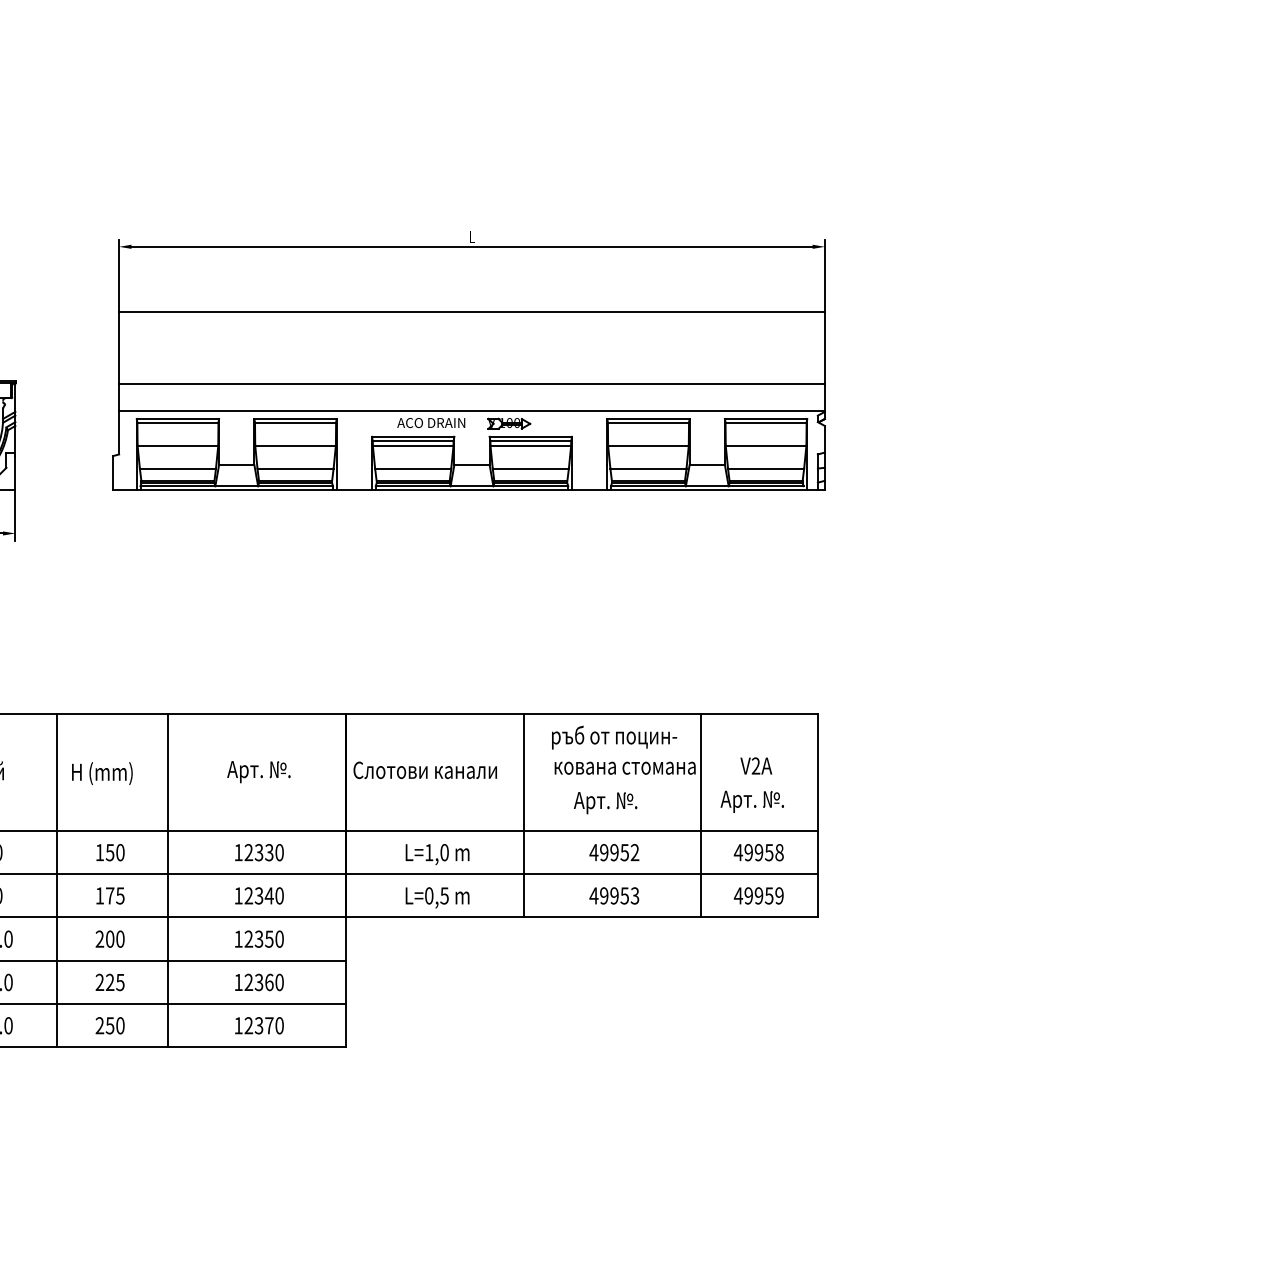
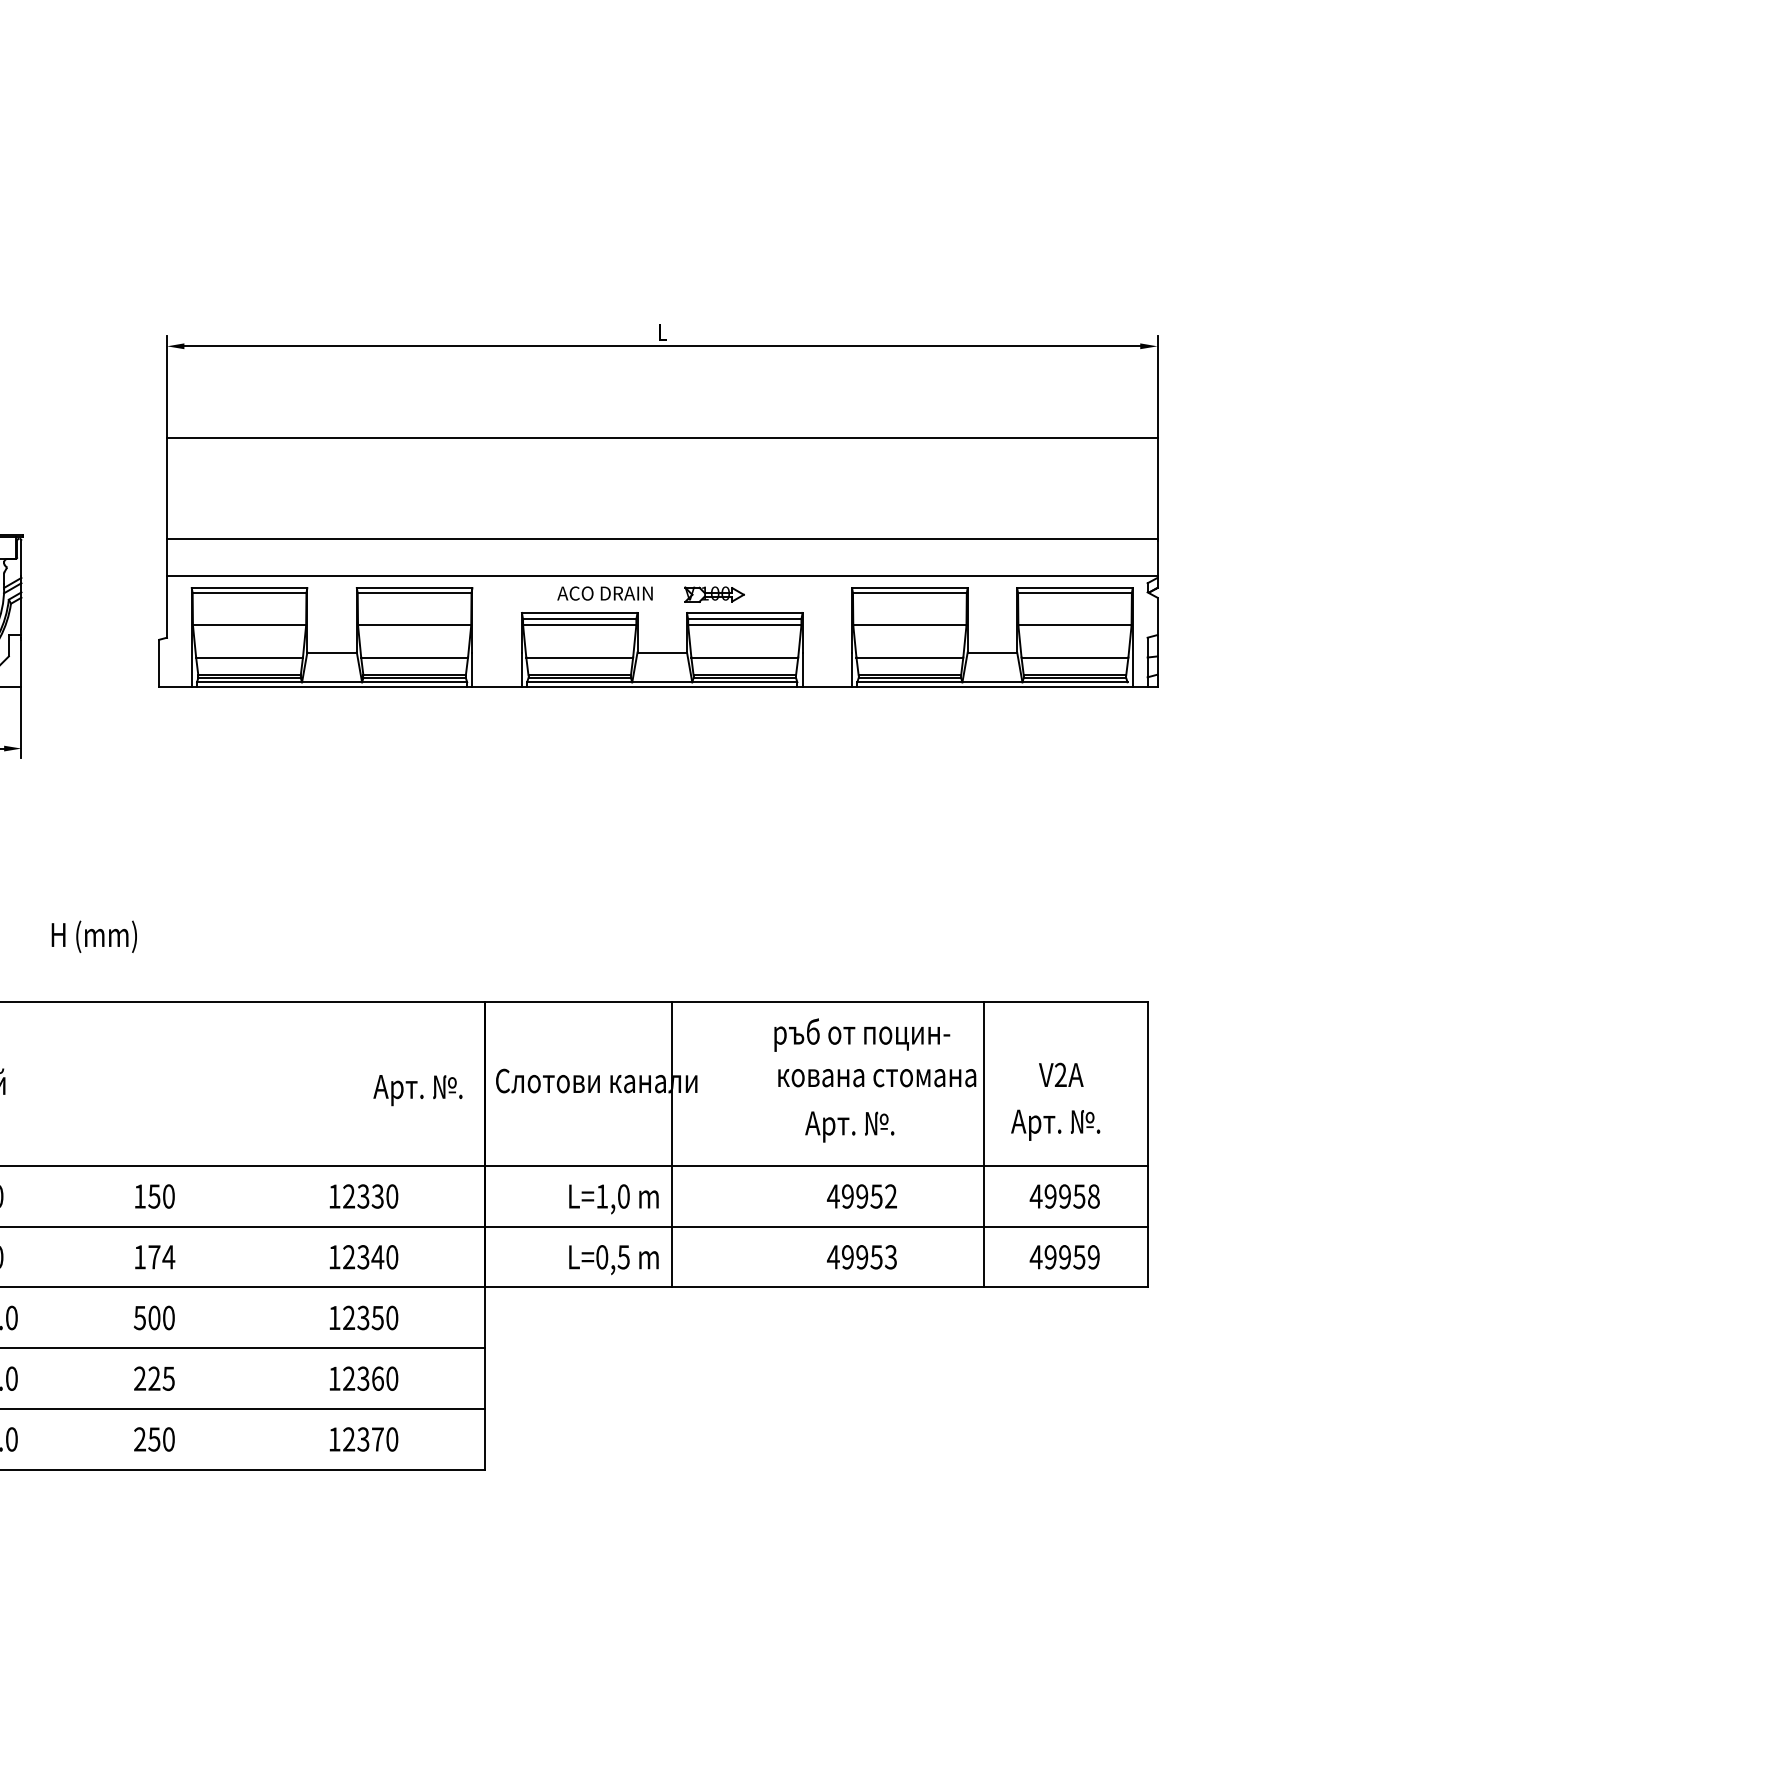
text: (258, 772) -> (417, 1091), moved
text: (102, 773) -> (94, 936), moved
line: (523, 815) -> (671, 1144), moved
line: (56, 880) -> (79, 1235), removed
line: (168, 880) -> (236, 1235), removed
text: (119, 895) -> (167, 1256), 175 -> 174
text: (99, 938) -> (139, 1317), 200 -> 500

